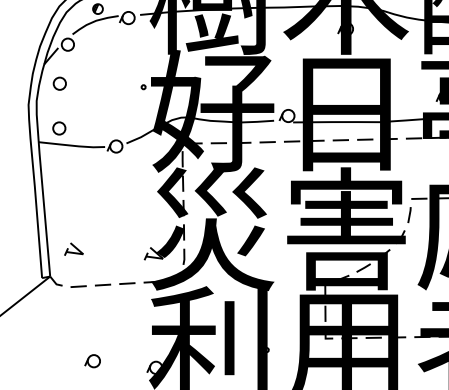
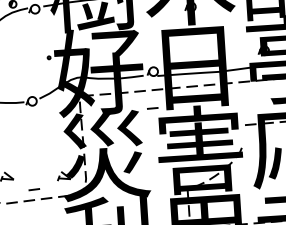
line: (283, 167) -> (152, 108), added
line: (409, 215) -> (244, 136), removed
line: (111, 269) -> (34, 189), added

